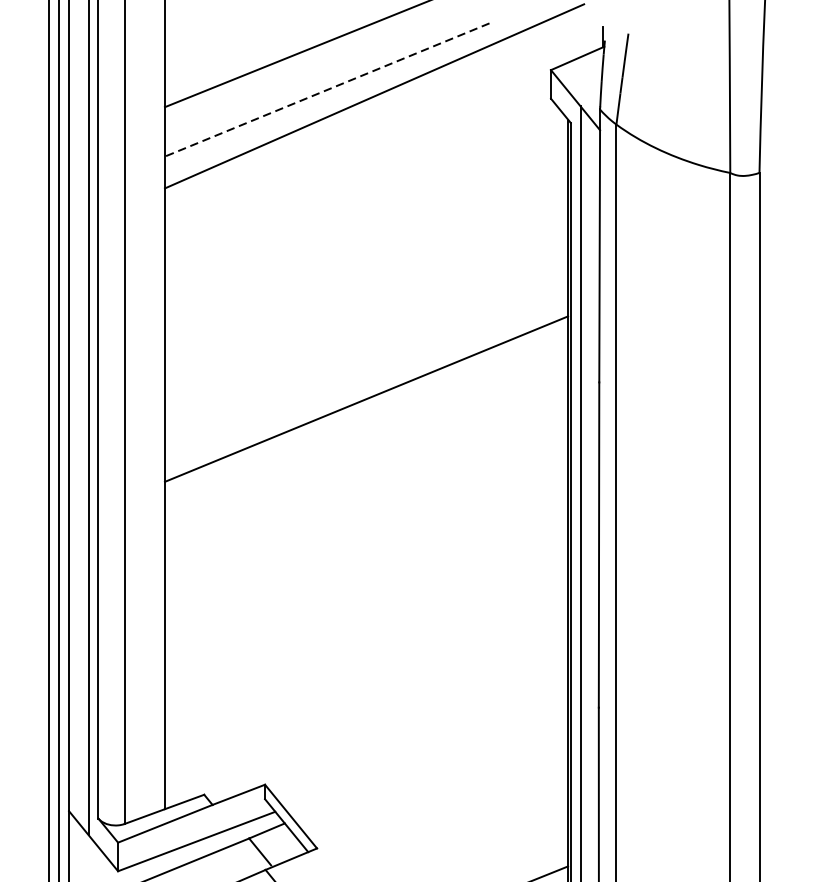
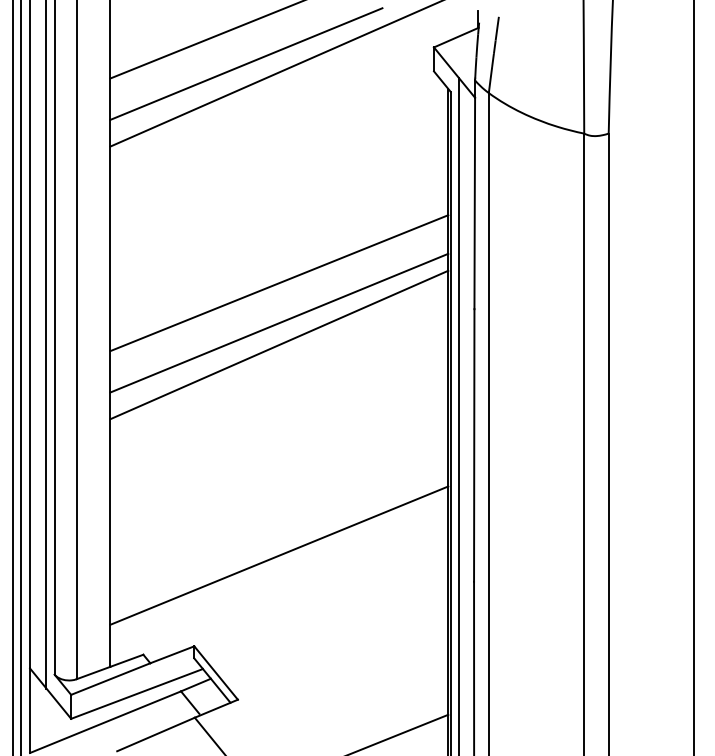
line: (327, 90) -> (246, 64), dashed -> solid
line: (366, 351) -> (279, 283), added
line: (366, 424) -> (279, 344), added
line: (366, 676) -> (279, 555), added

